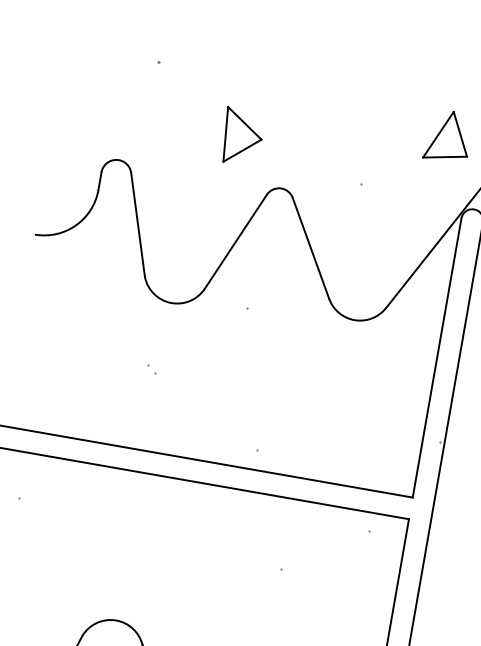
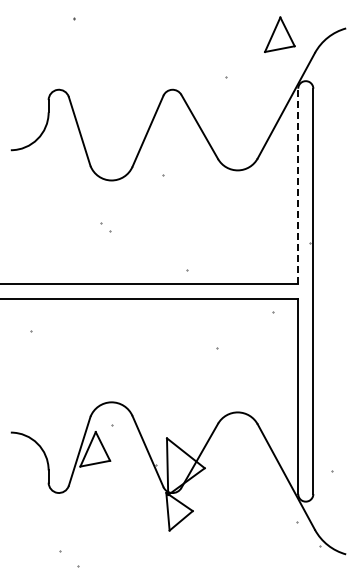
part: (241, 136) -> (139, 59), removed
line: (437, 358) -> (298, 186), solid -> dashed
part: (152, 369) -> (106, 227), size x1.6

